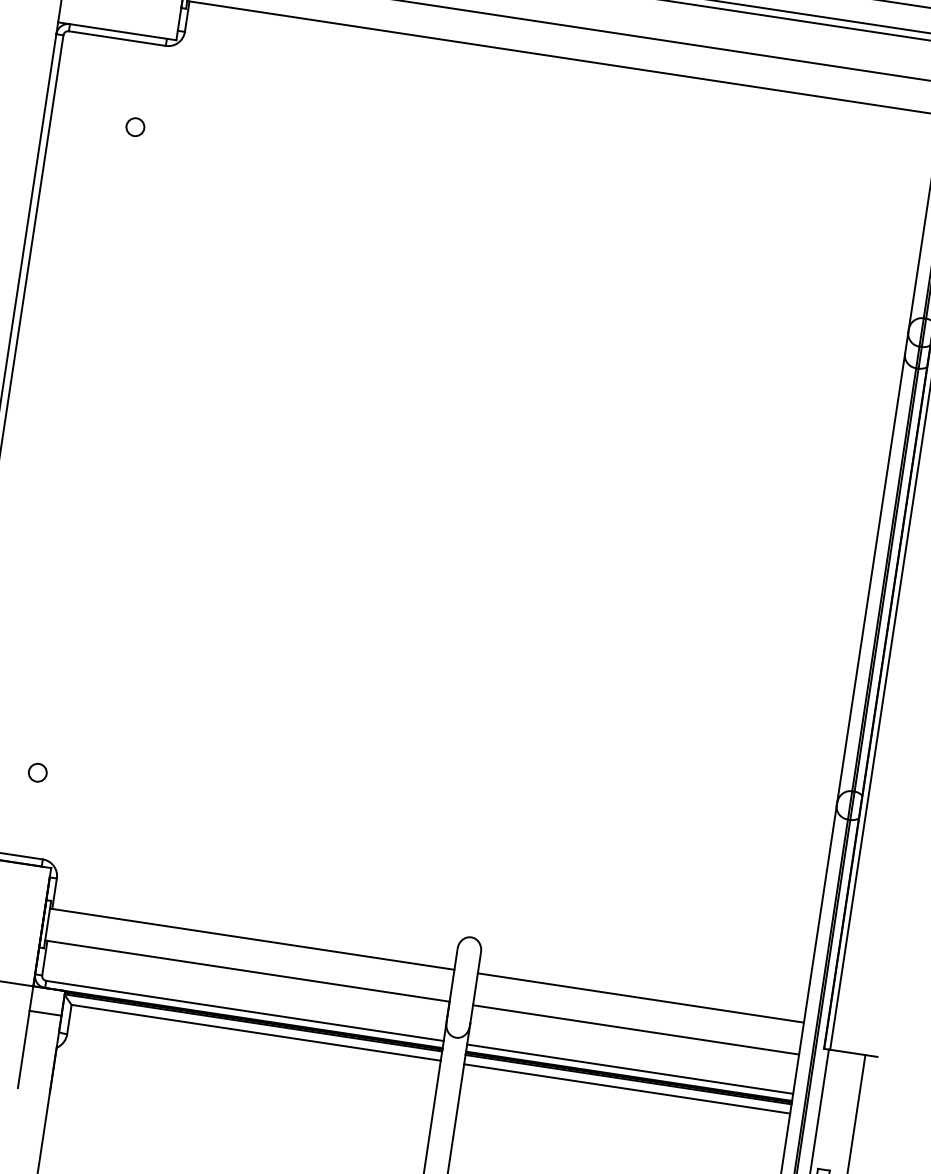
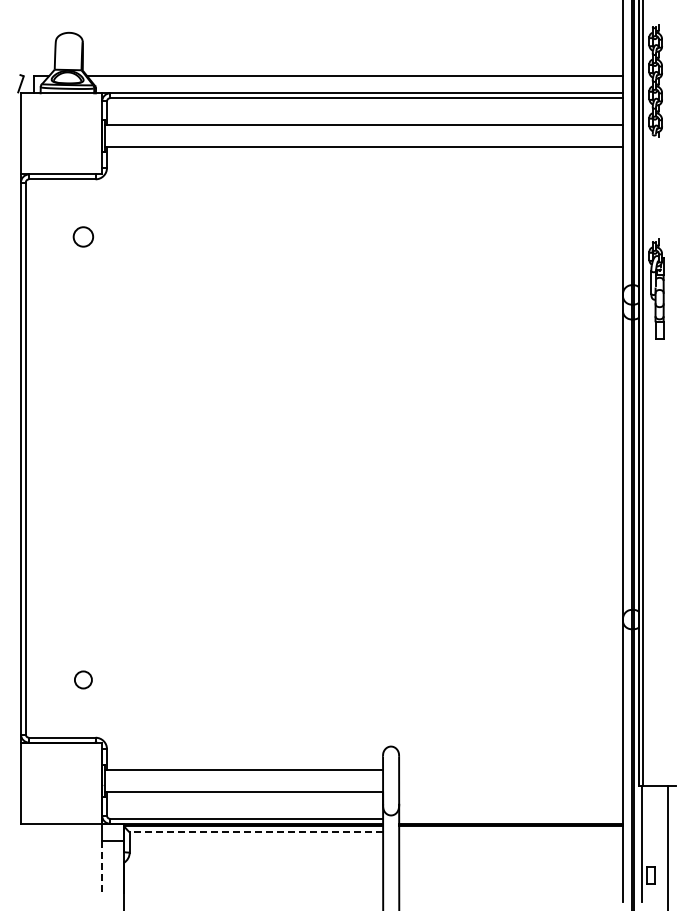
circle: (135, 126) -> (83, 236), size x1.6
circle: (37, 773) -> (83, 680), size x1.4
line: (640, 998) -> (510, 770), removed
line: (635, 1029) -> (510, 791), removed
line: (256, 1032) -> (256, 832), solid -> dashed
line: (24, 1049) -> (102, 867), solid -> dashed
line: (629, 1068) -> (510, 818), removed
line: (626, 1088) -> (510, 832), removed

